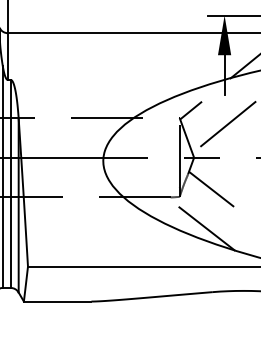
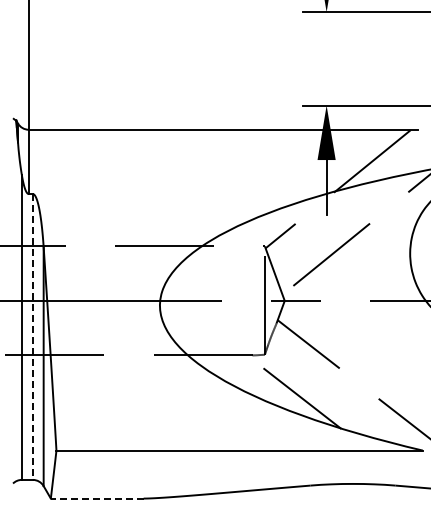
line: (10, 183) -> (32, 336), solid -> dashed
line: (57, 301) -> (96, 498), solid -> dashed

